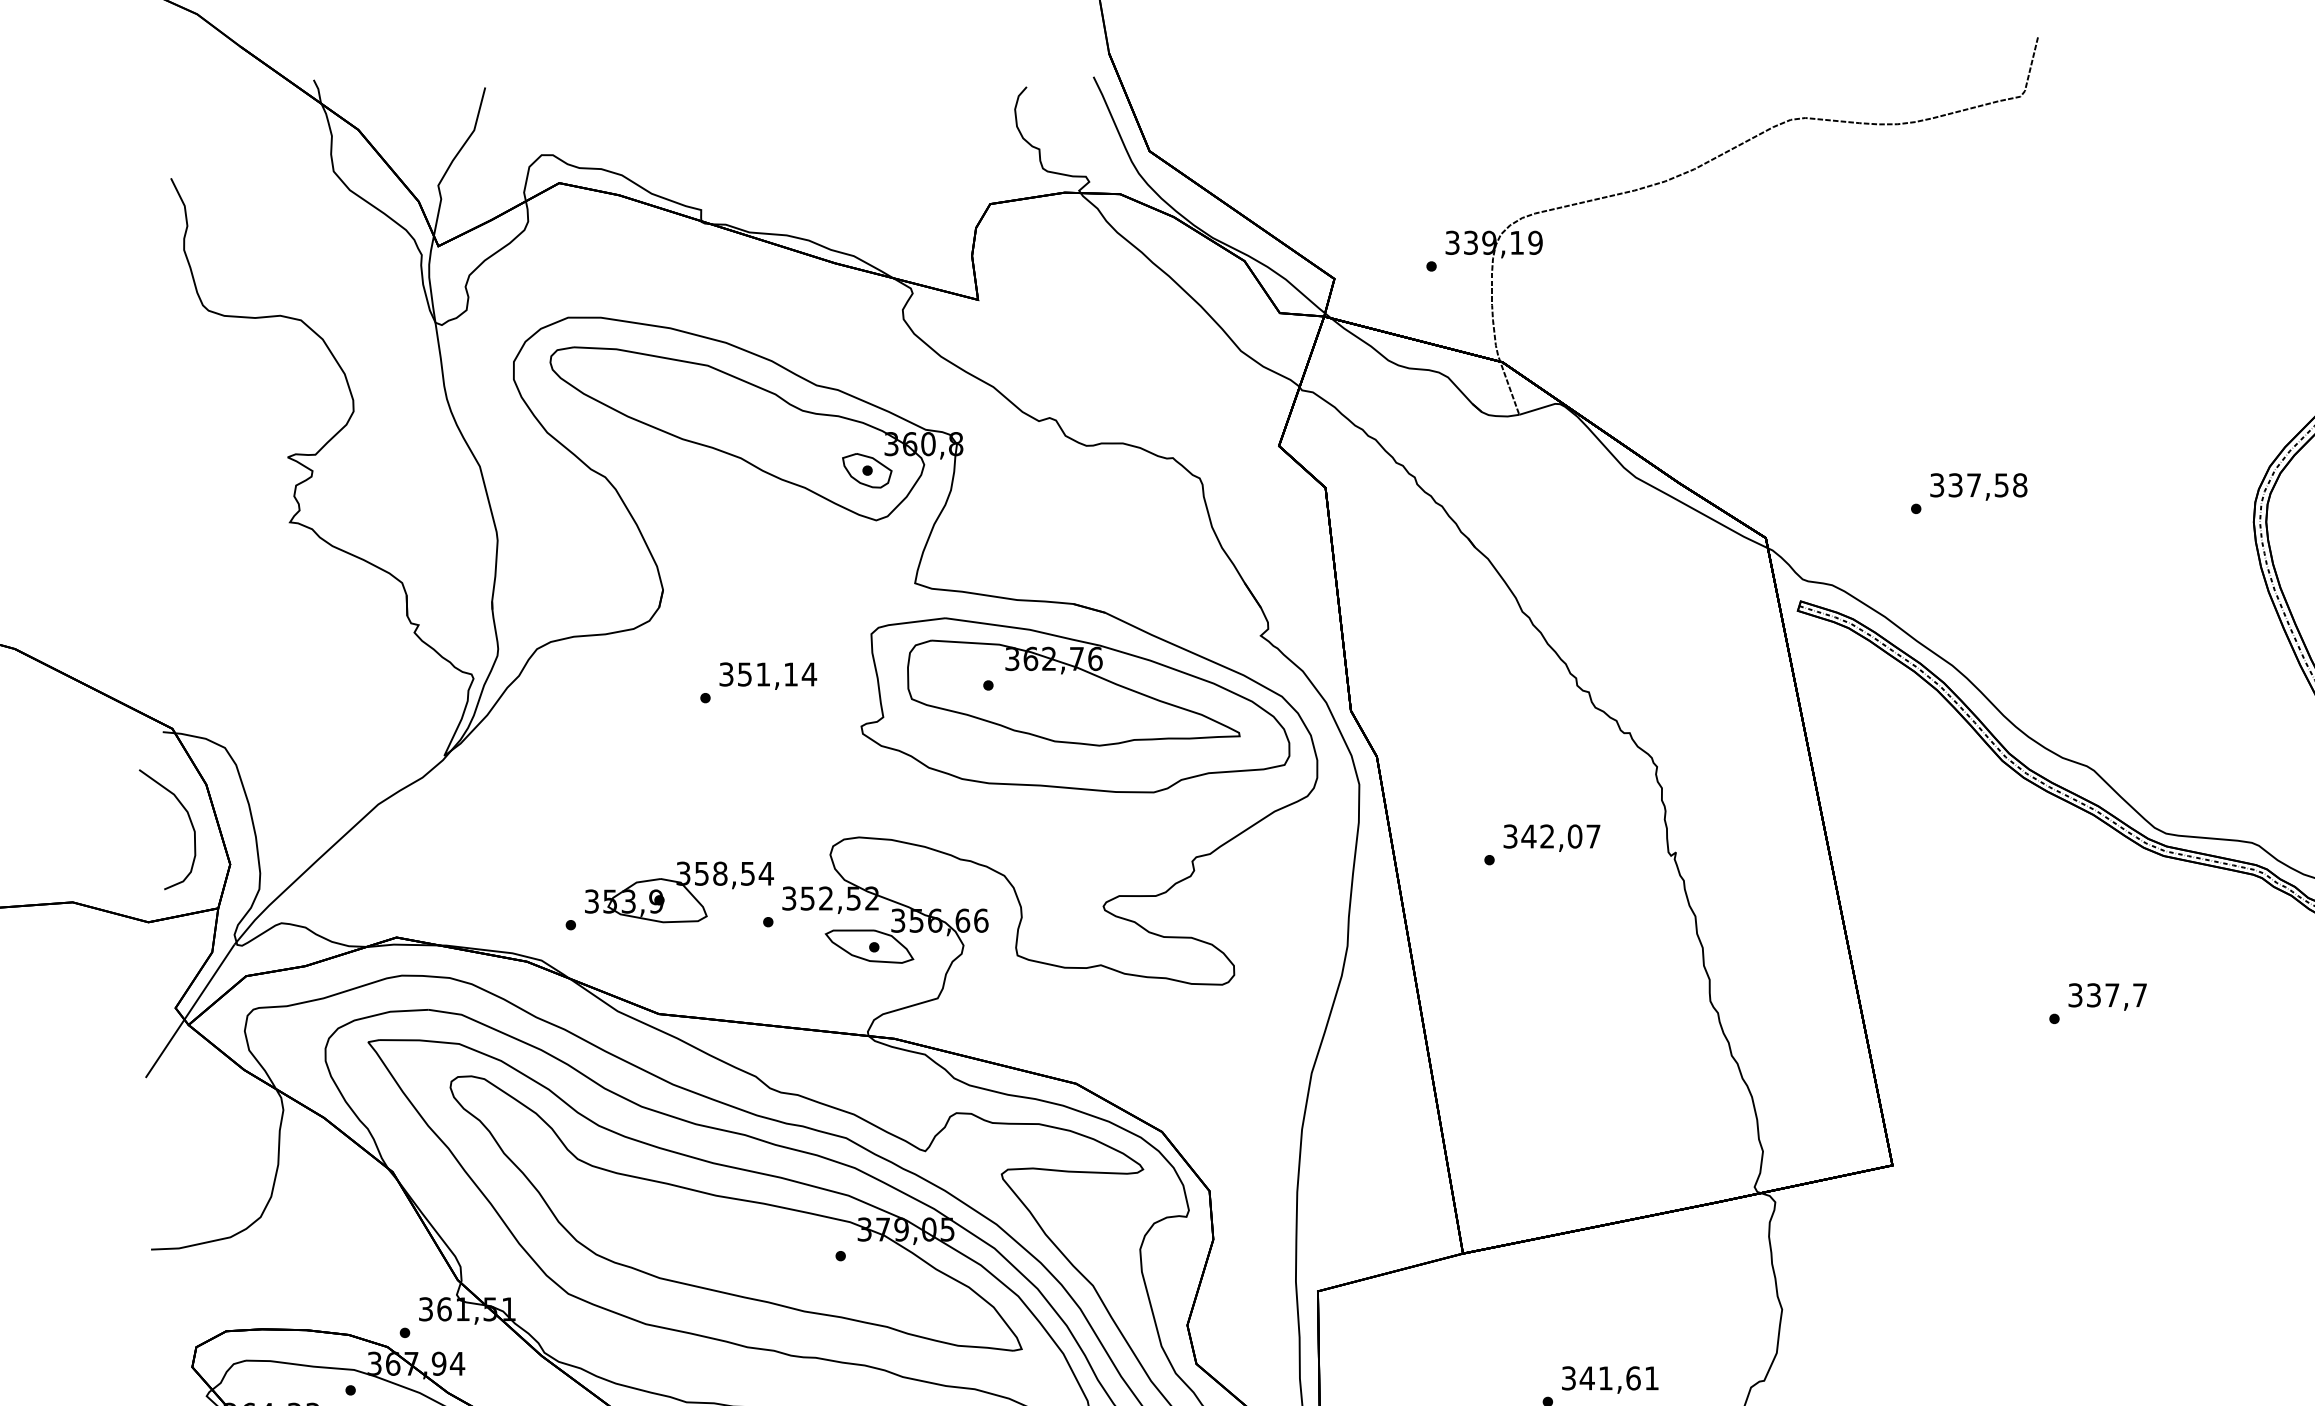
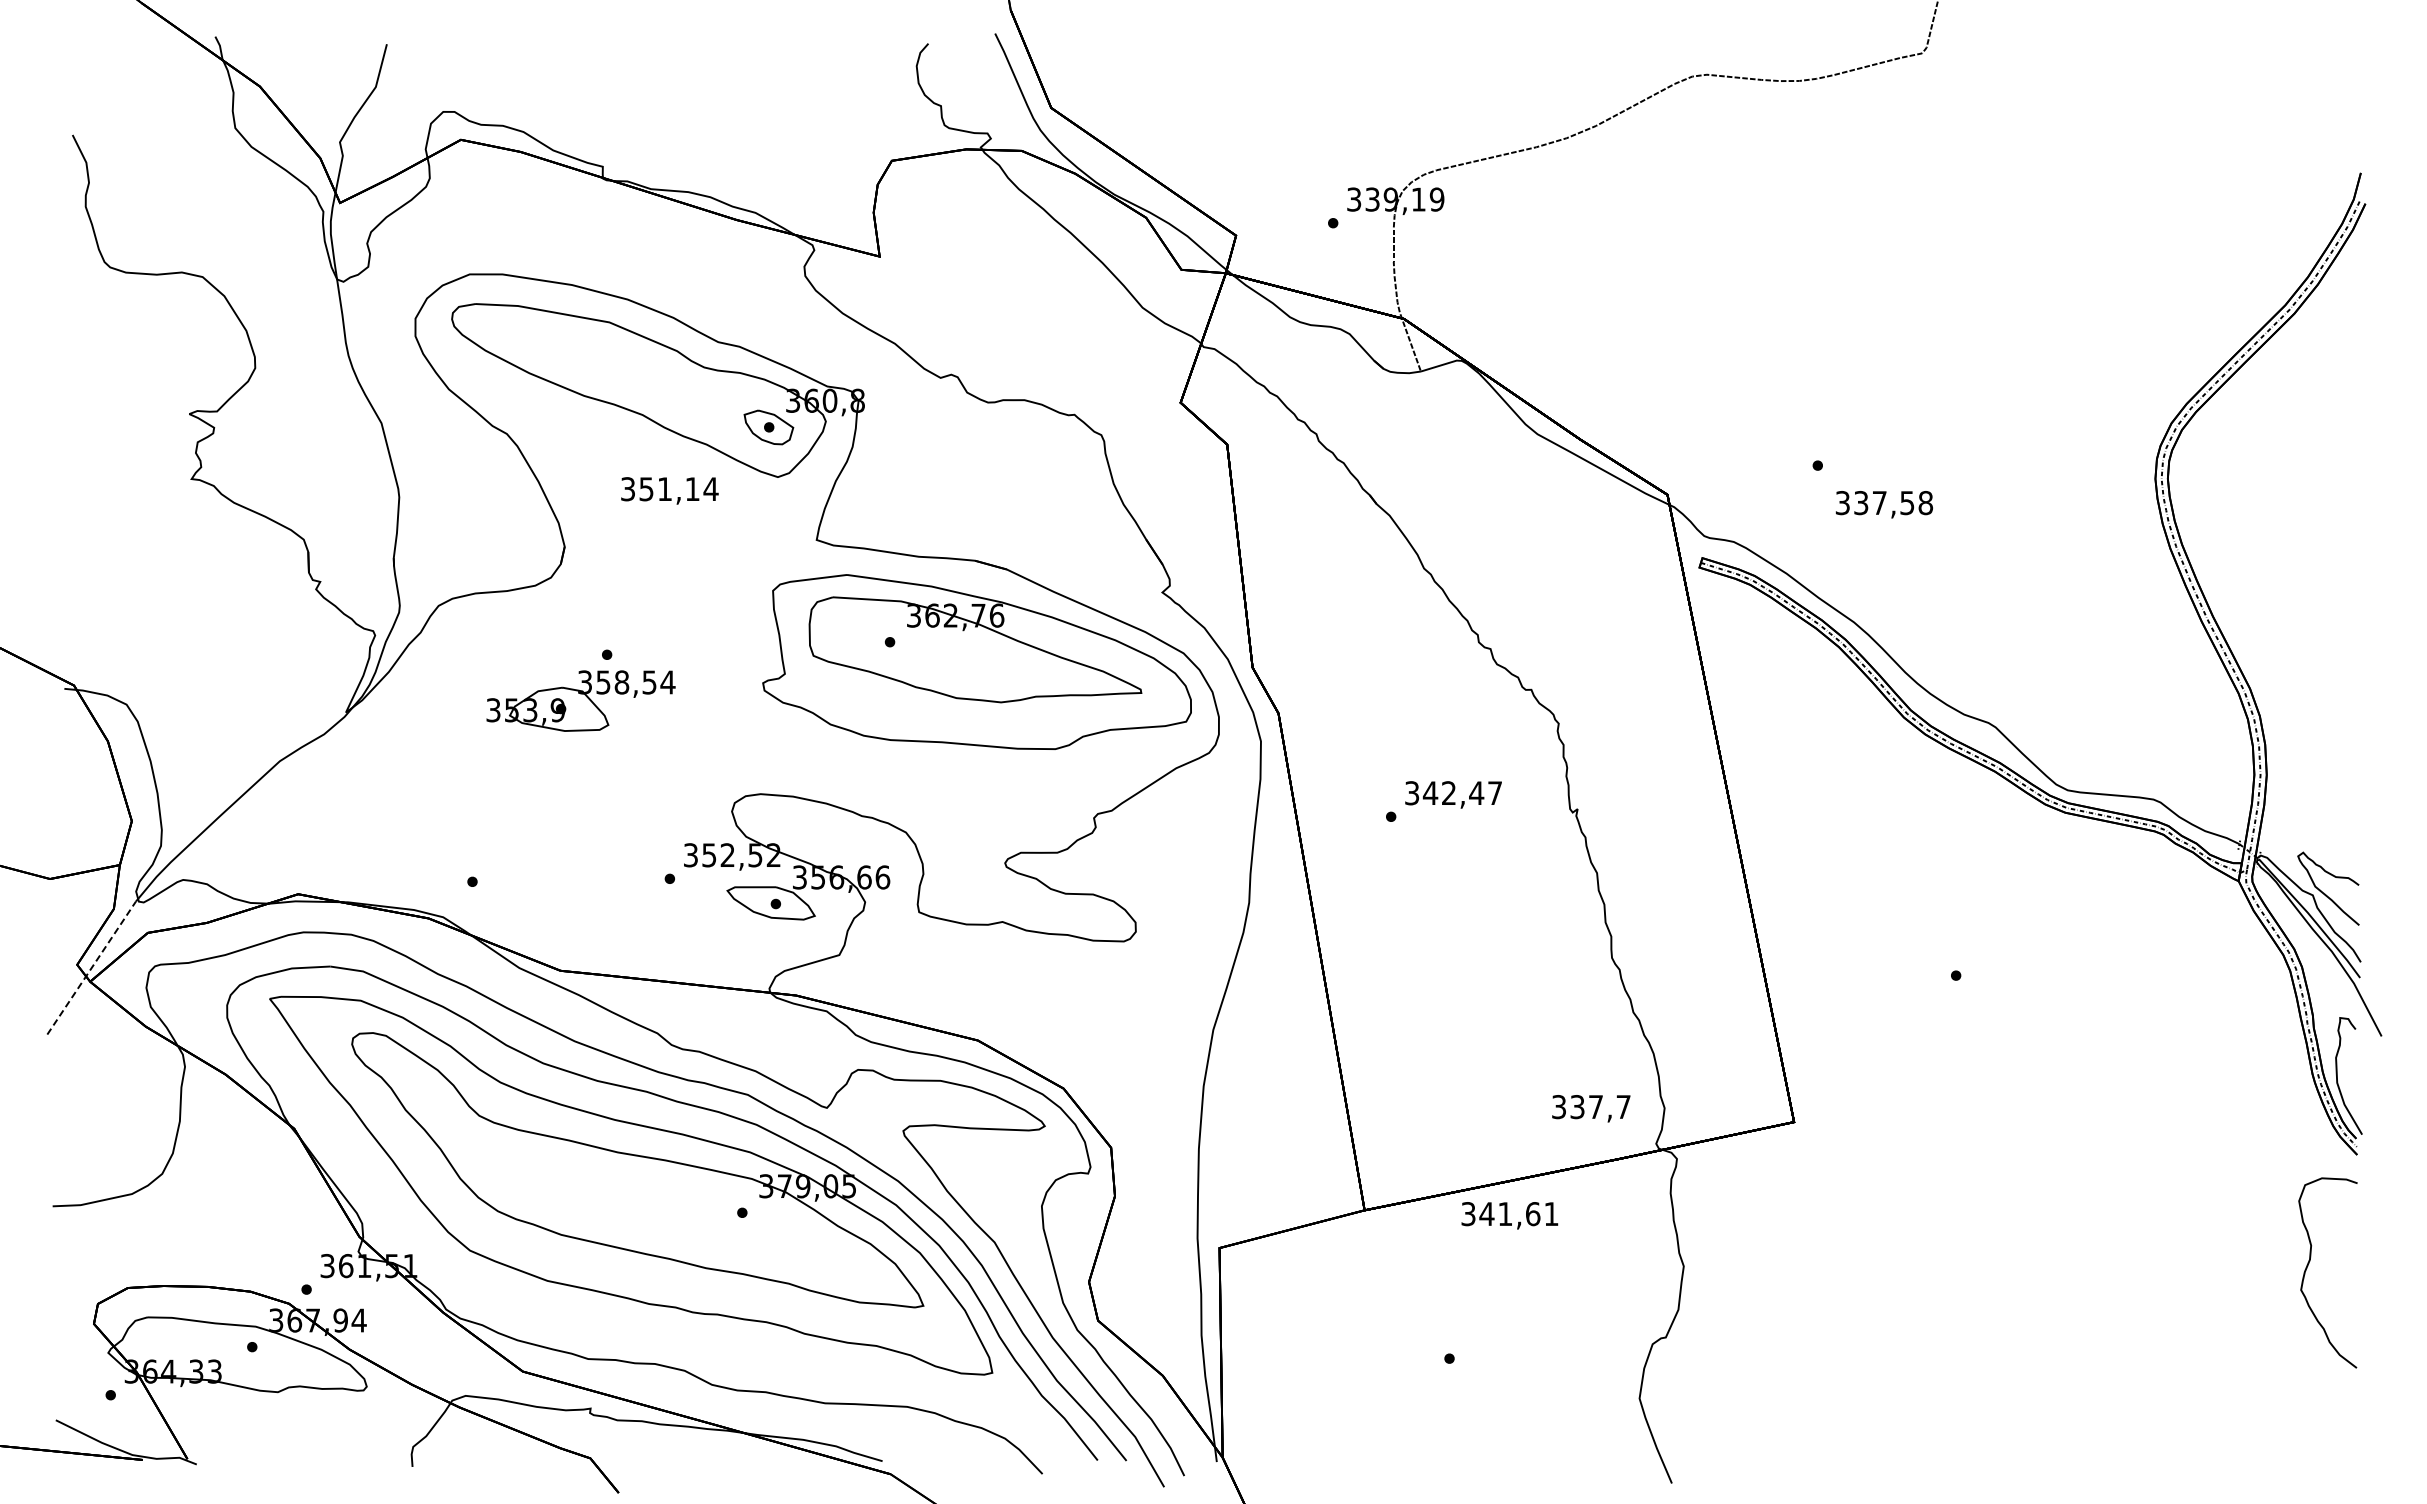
text: (1977, 486) -> (1883, 504), moved
text: (767, 675) -> (669, 490), moved
curve: (189, 821) -> (91, 778), removed
text: (1574, 836) -> (1476, 793), 342,07 -> 342,47
part: (678, 891) -> (580, 700), moved
text: (2107, 996) -> (1591, 1108), moved
line: (189, 1011) -> (91, 968), solid -> dashed
text: (1609, 1379) -> (1509, 1215), moved

